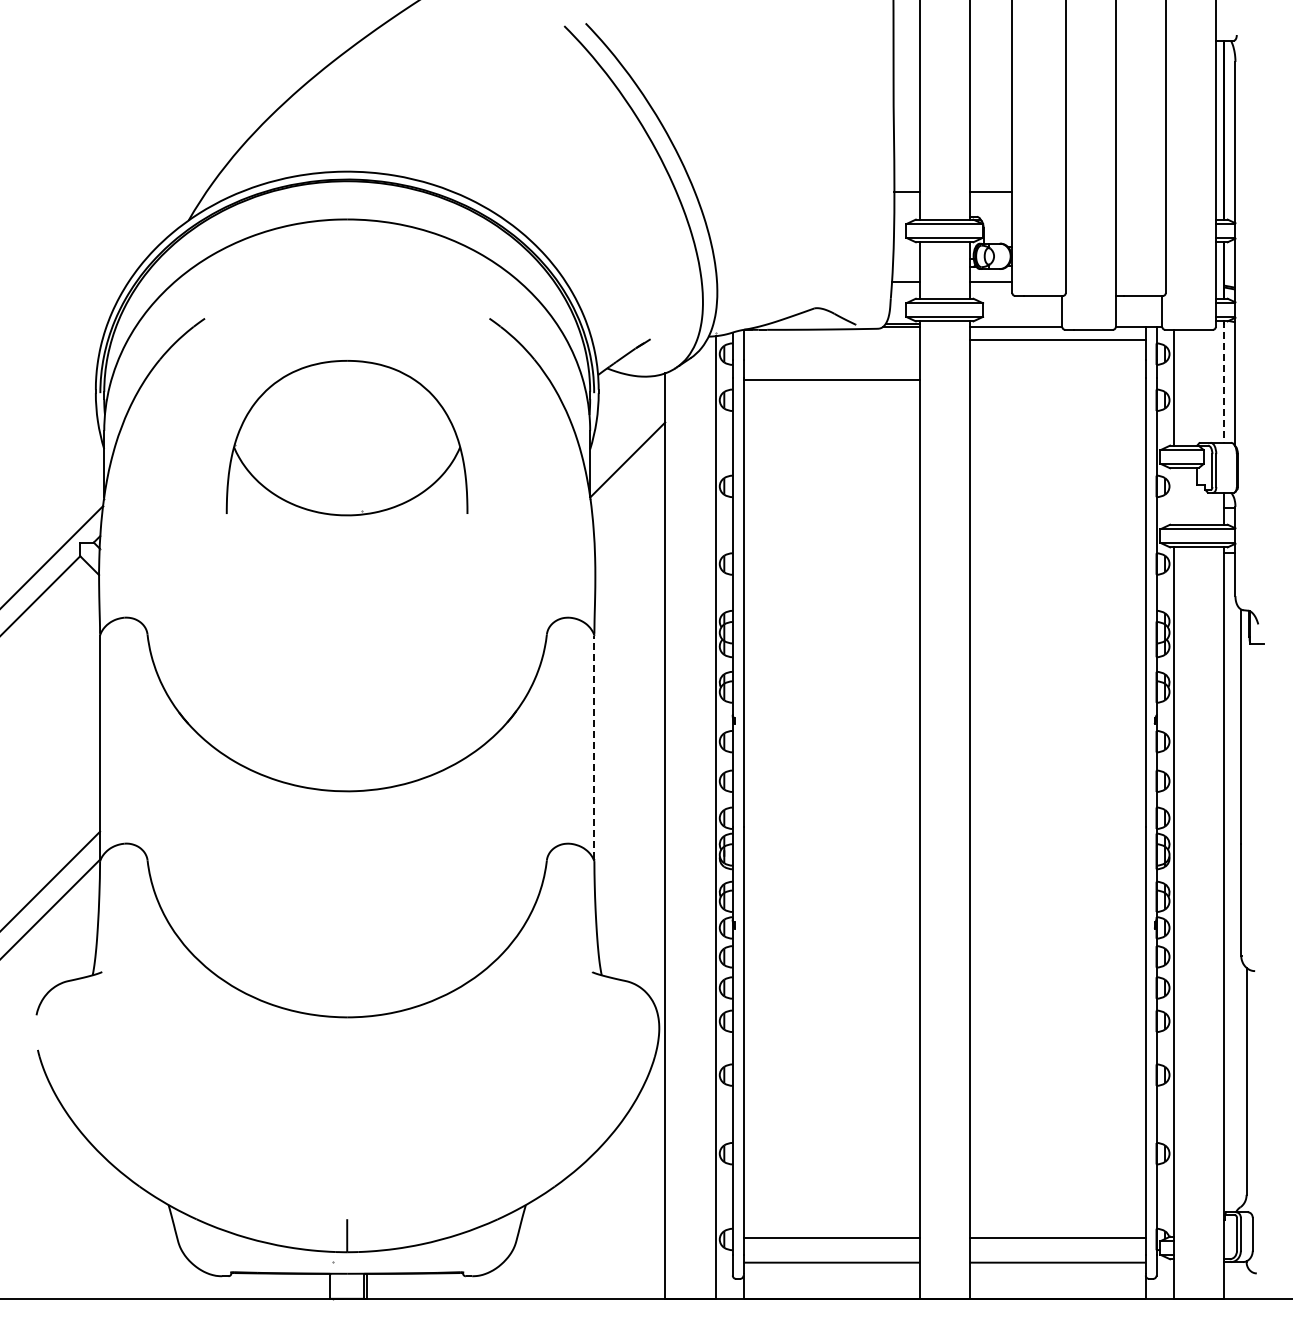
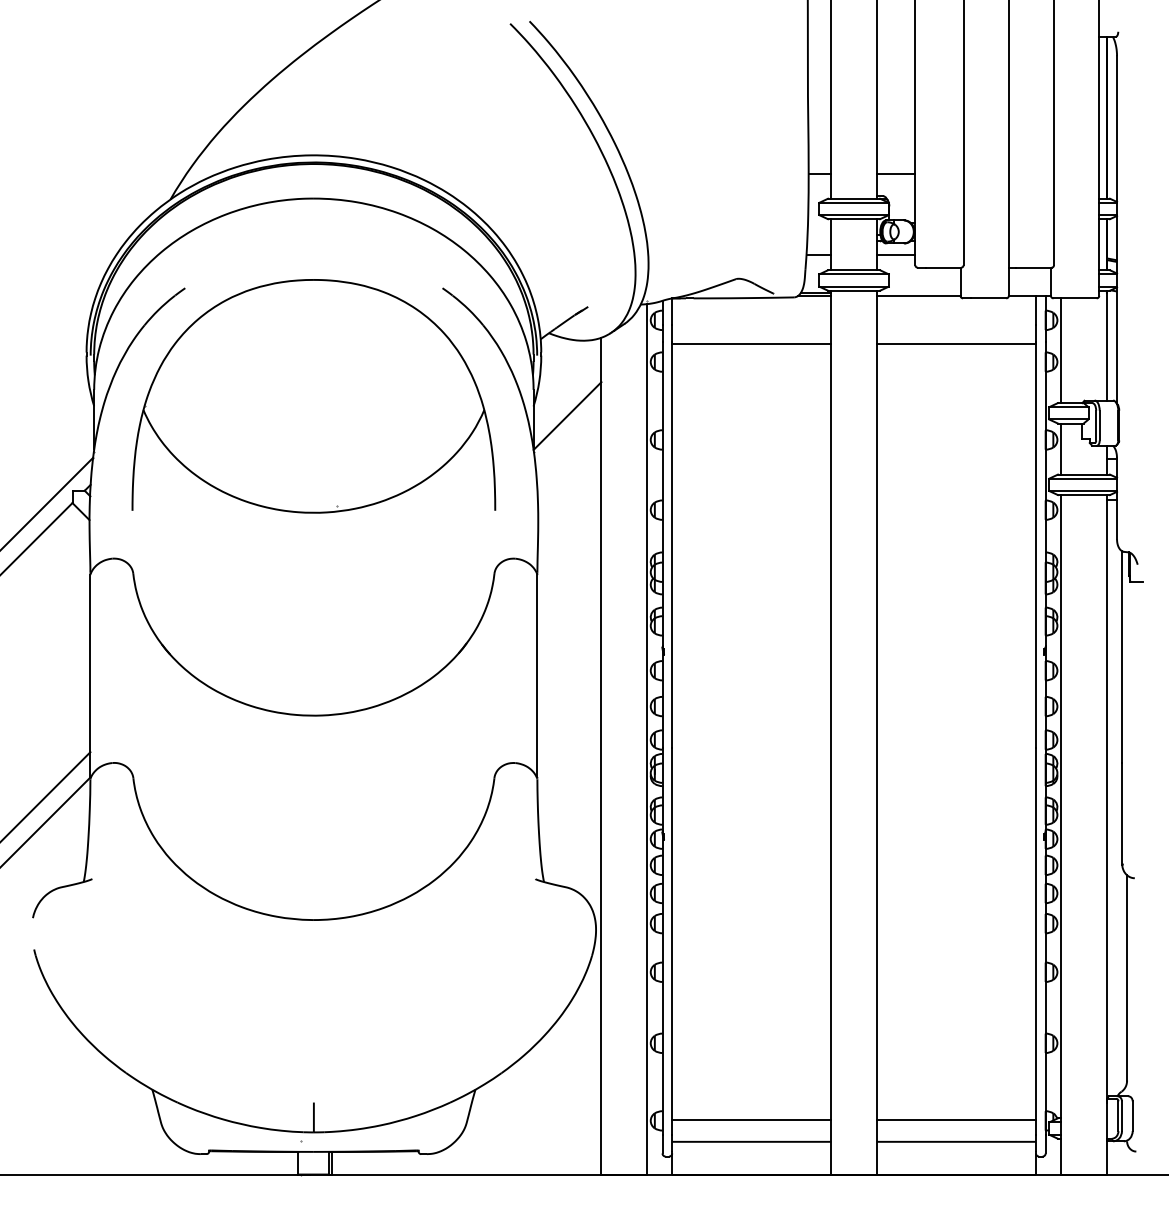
line: (1057, 340) -> (956, 344), moved
line: (1224, 382) -> (1107, 345), dashed -> solid
part: (346, 437) -> (313, 395), size x1.67
line: (1173, 496) -> (1061, 449), added
line: (594, 747) -> (537, 676), dashed -> solid

